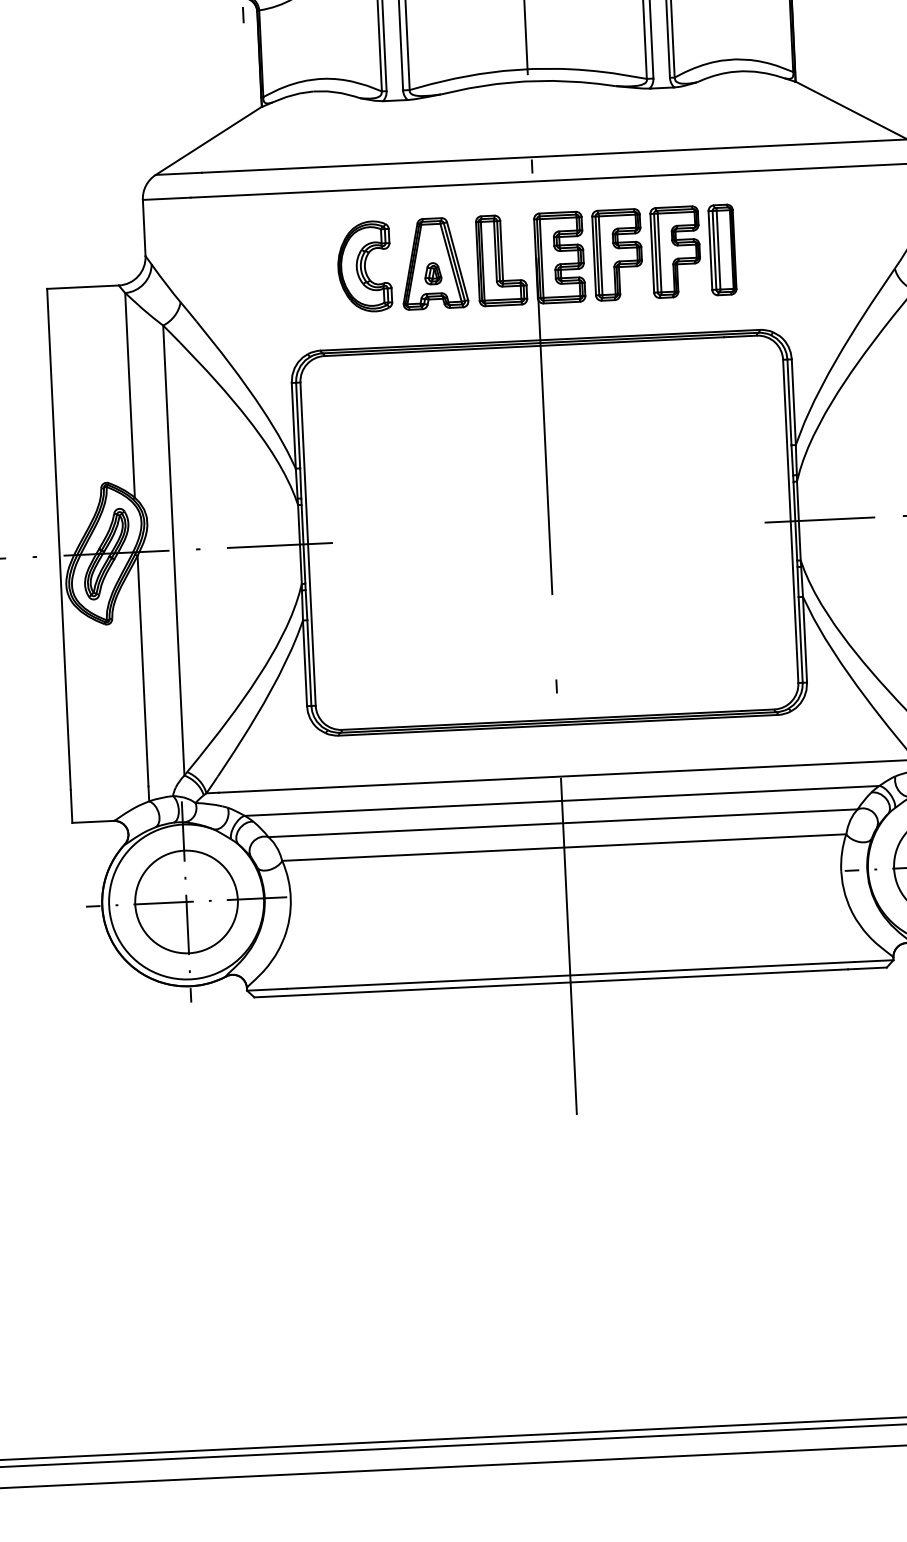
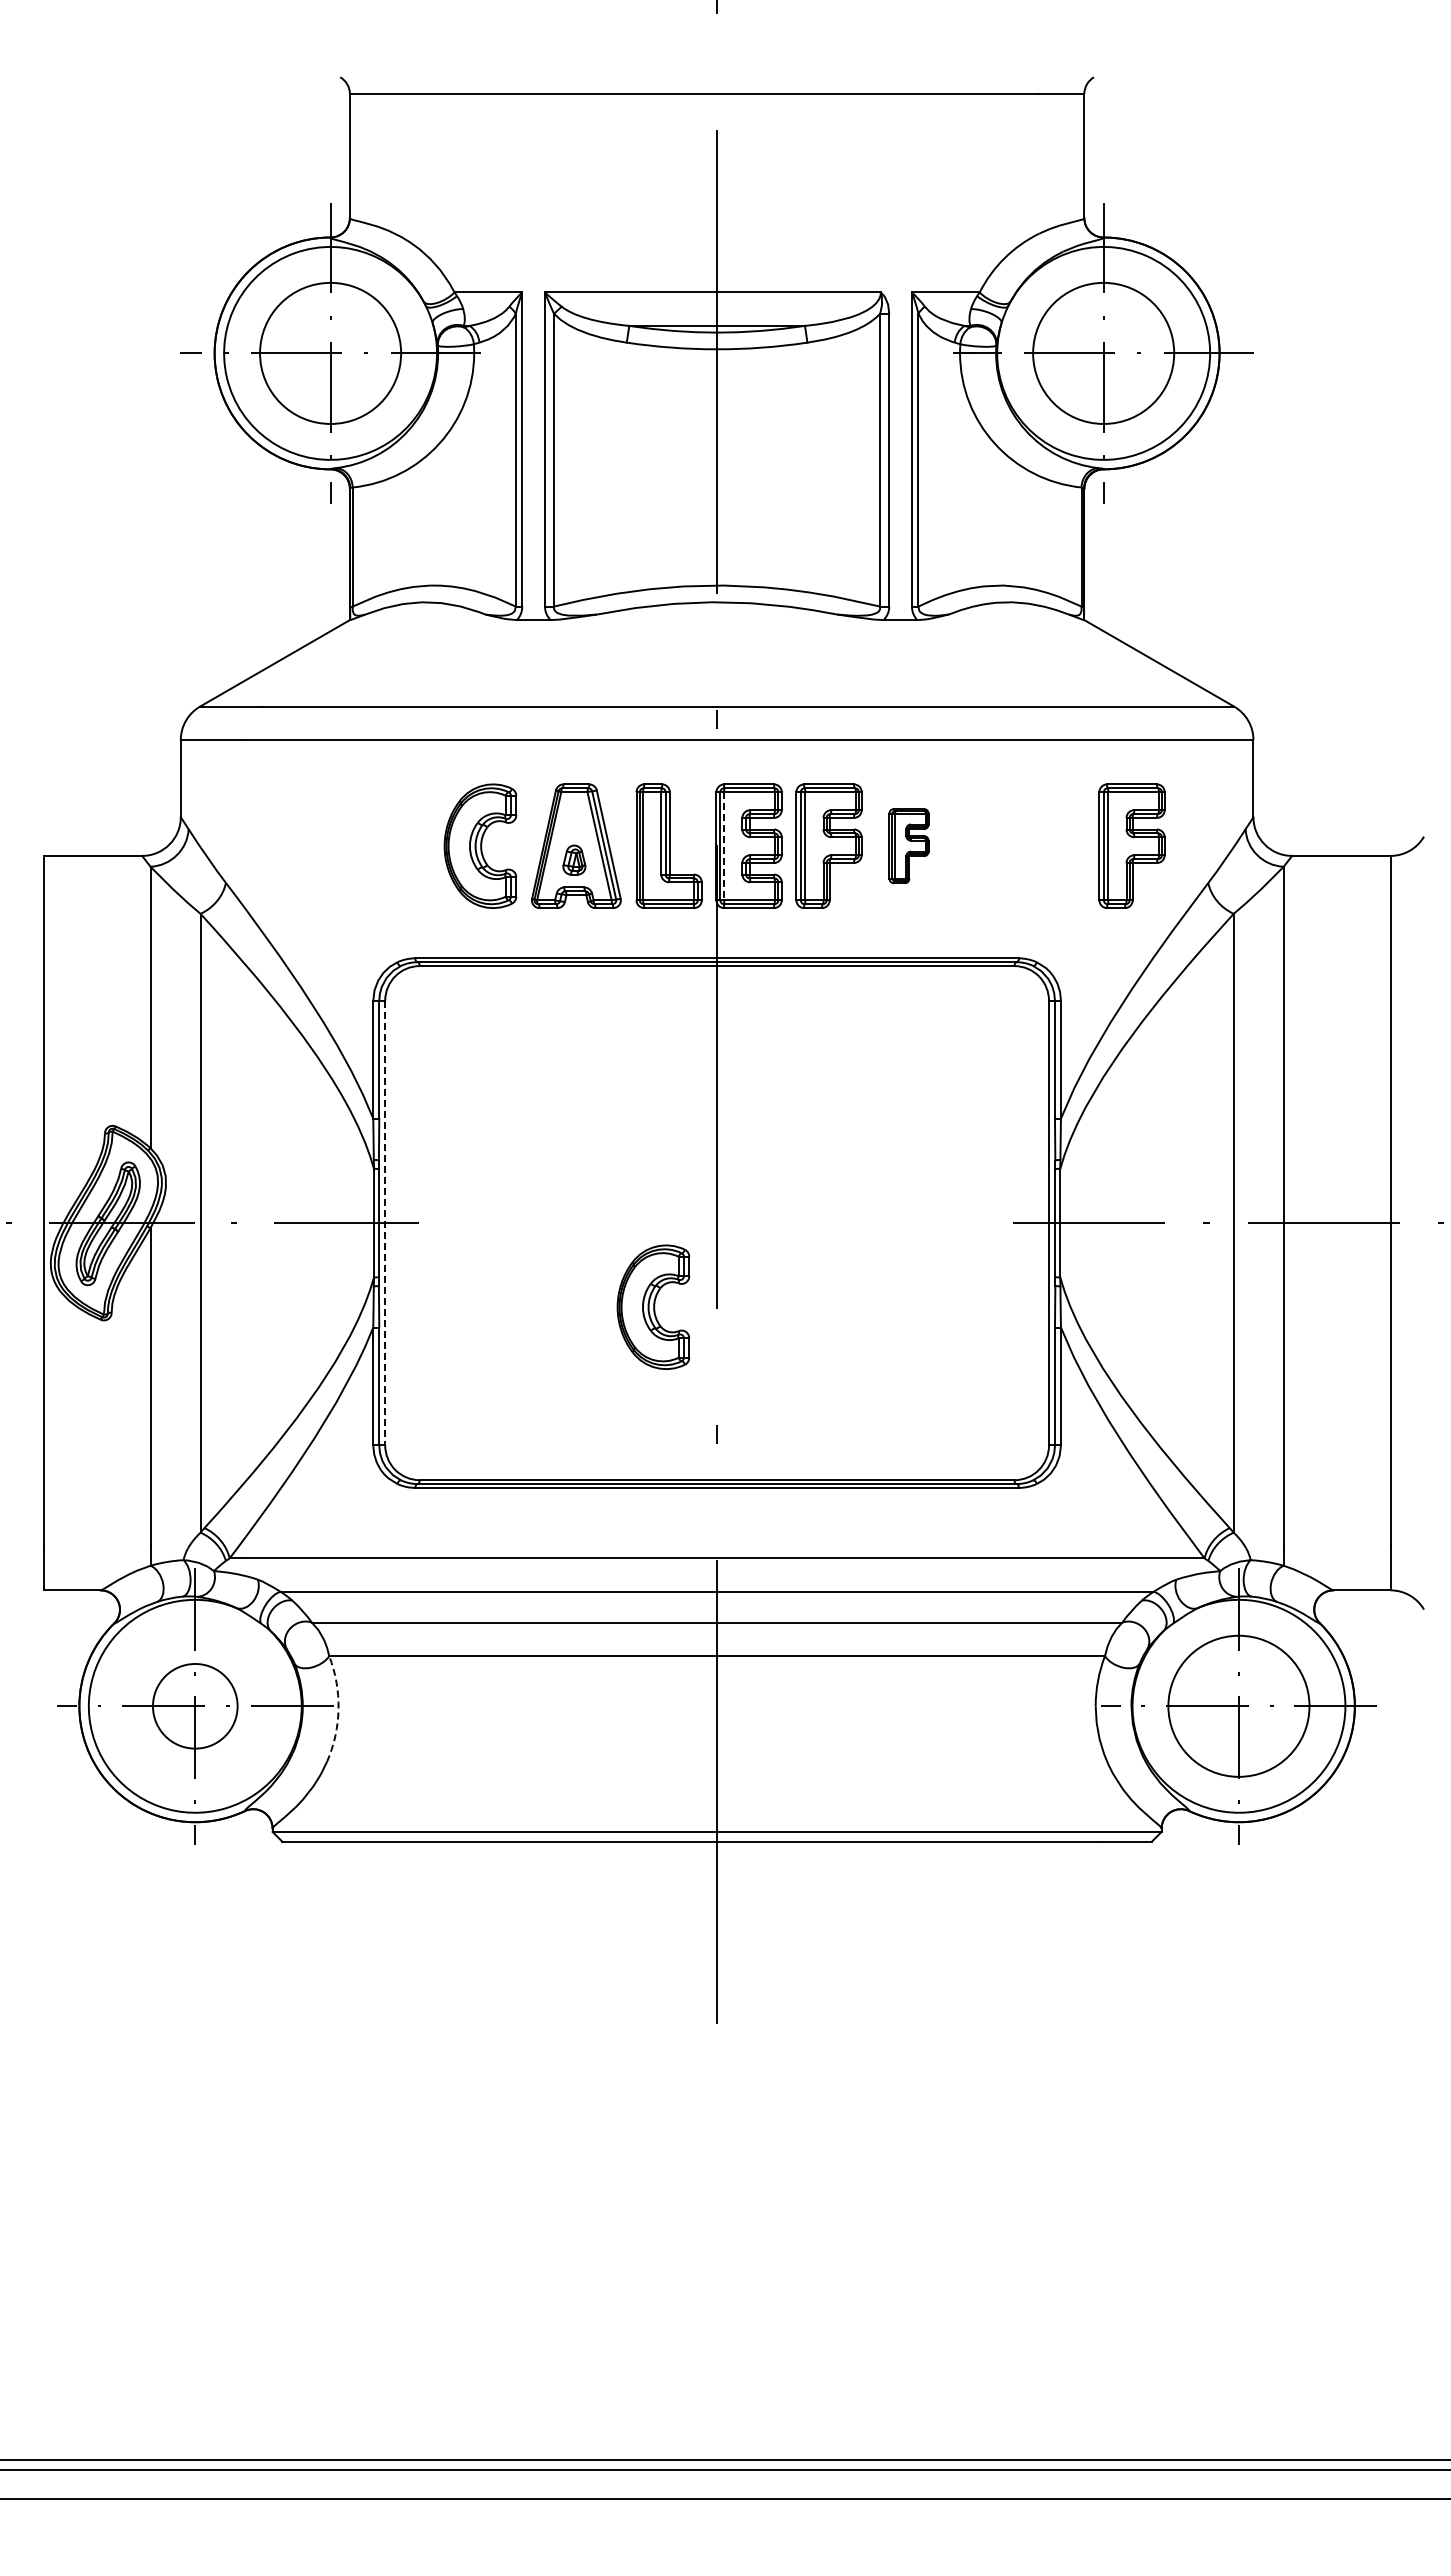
part: (837, 243) -> (1131, 845), added
part: (722, 249) -> (972, 845), removed
part: (675, 251) -> (908, 845), size x0.6
line: (541, 258) -> (724, 846), solid -> dashed
line: (308, 544) -> (385, 1223), solid -> dashed
part: (506, 595) -> (653, 1306), added
arc: (290, 899) -> (338, 1709), solid -> dashed
circle: (185, 901) -> (194, 1705), size x0.6

